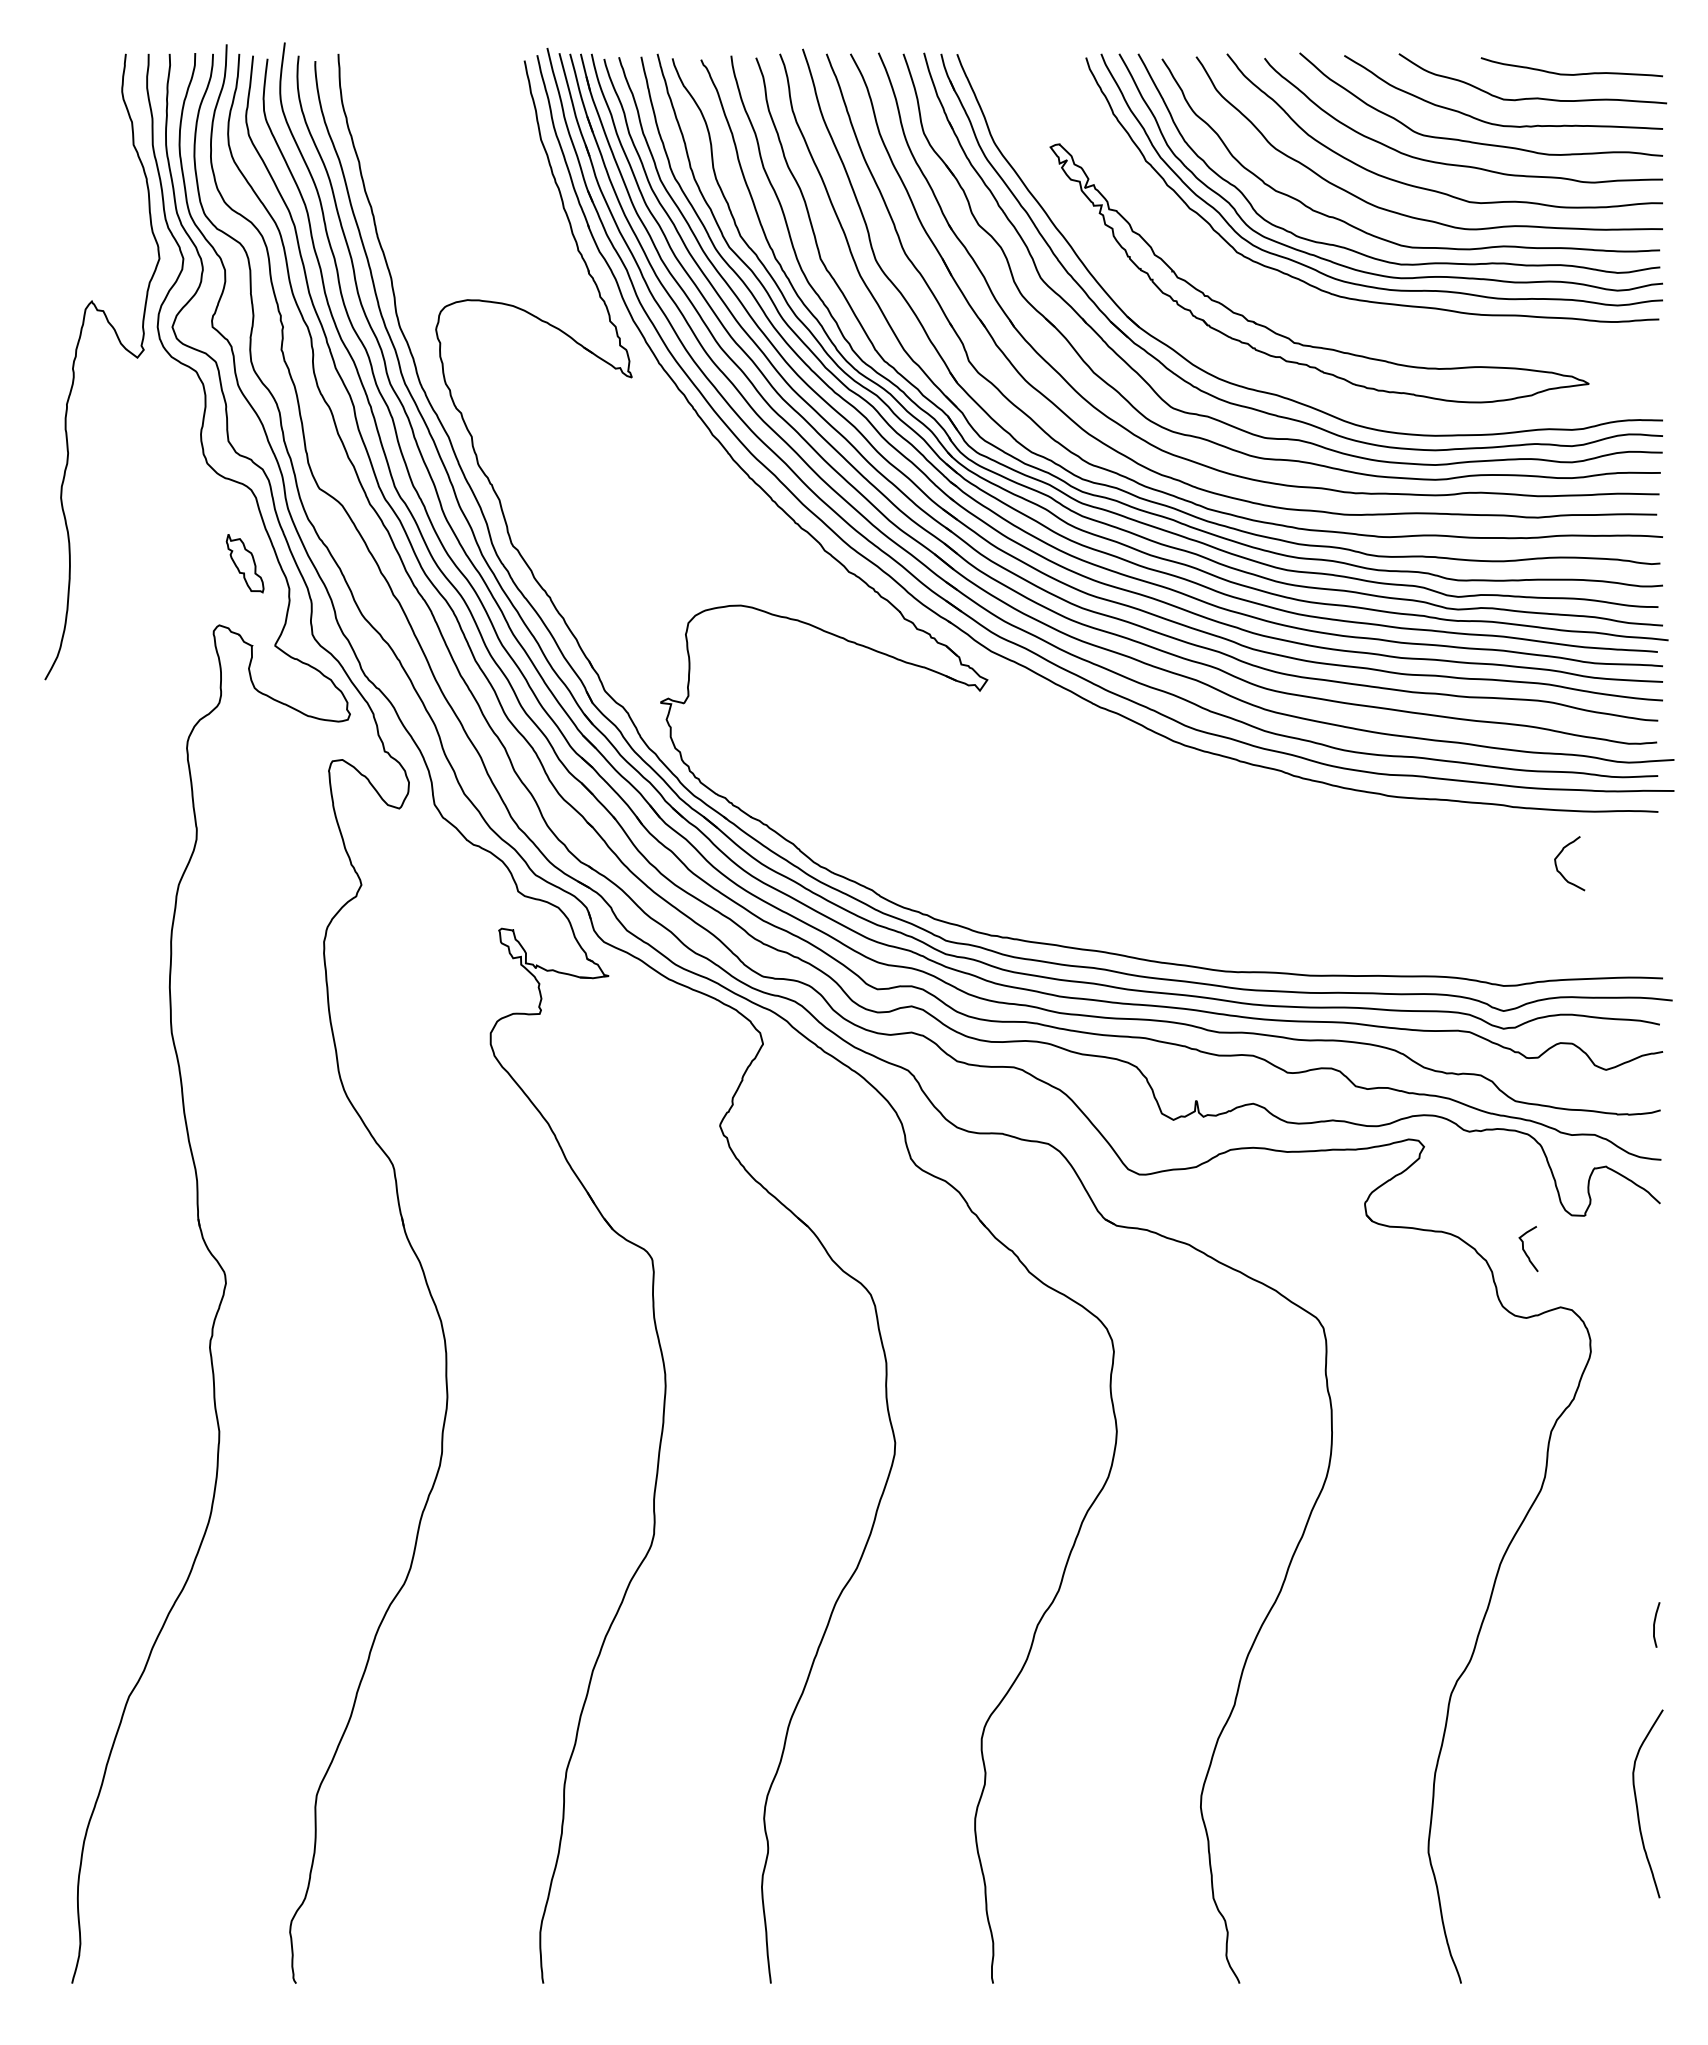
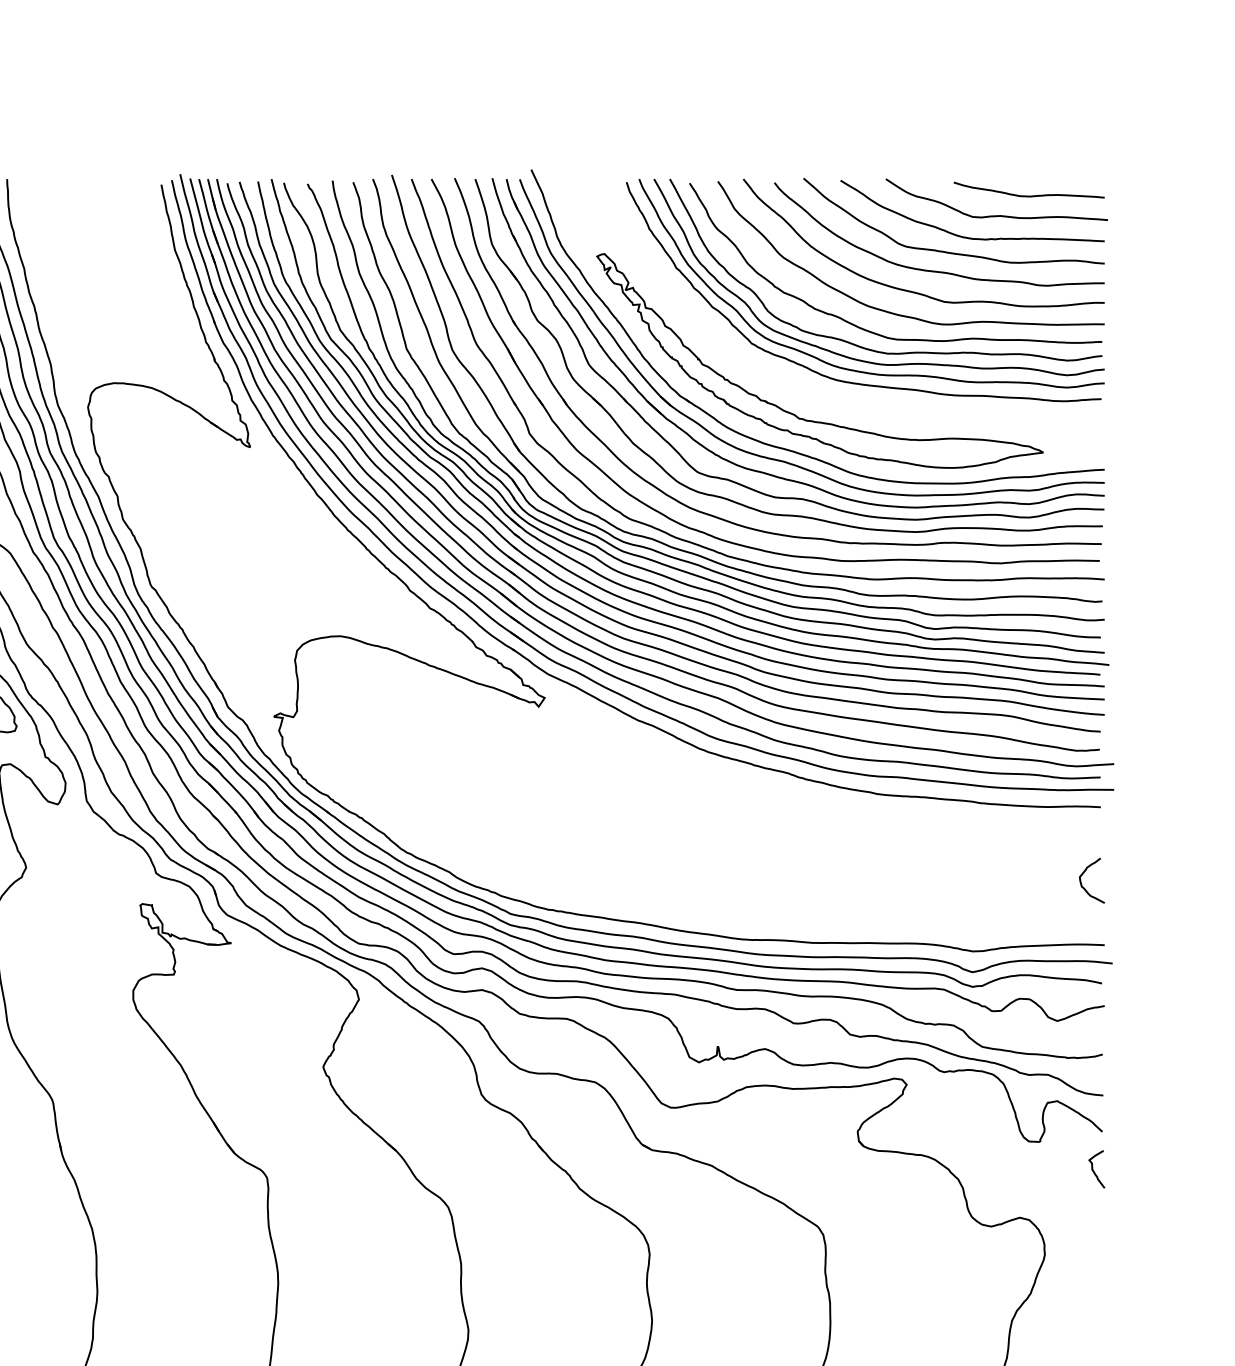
part: (1280, 379) -> (787, 448), added
curve: (1557, 866) -> (1081, 883), moved
curve: (1525, 1251) -> (1094, 1171), moved

